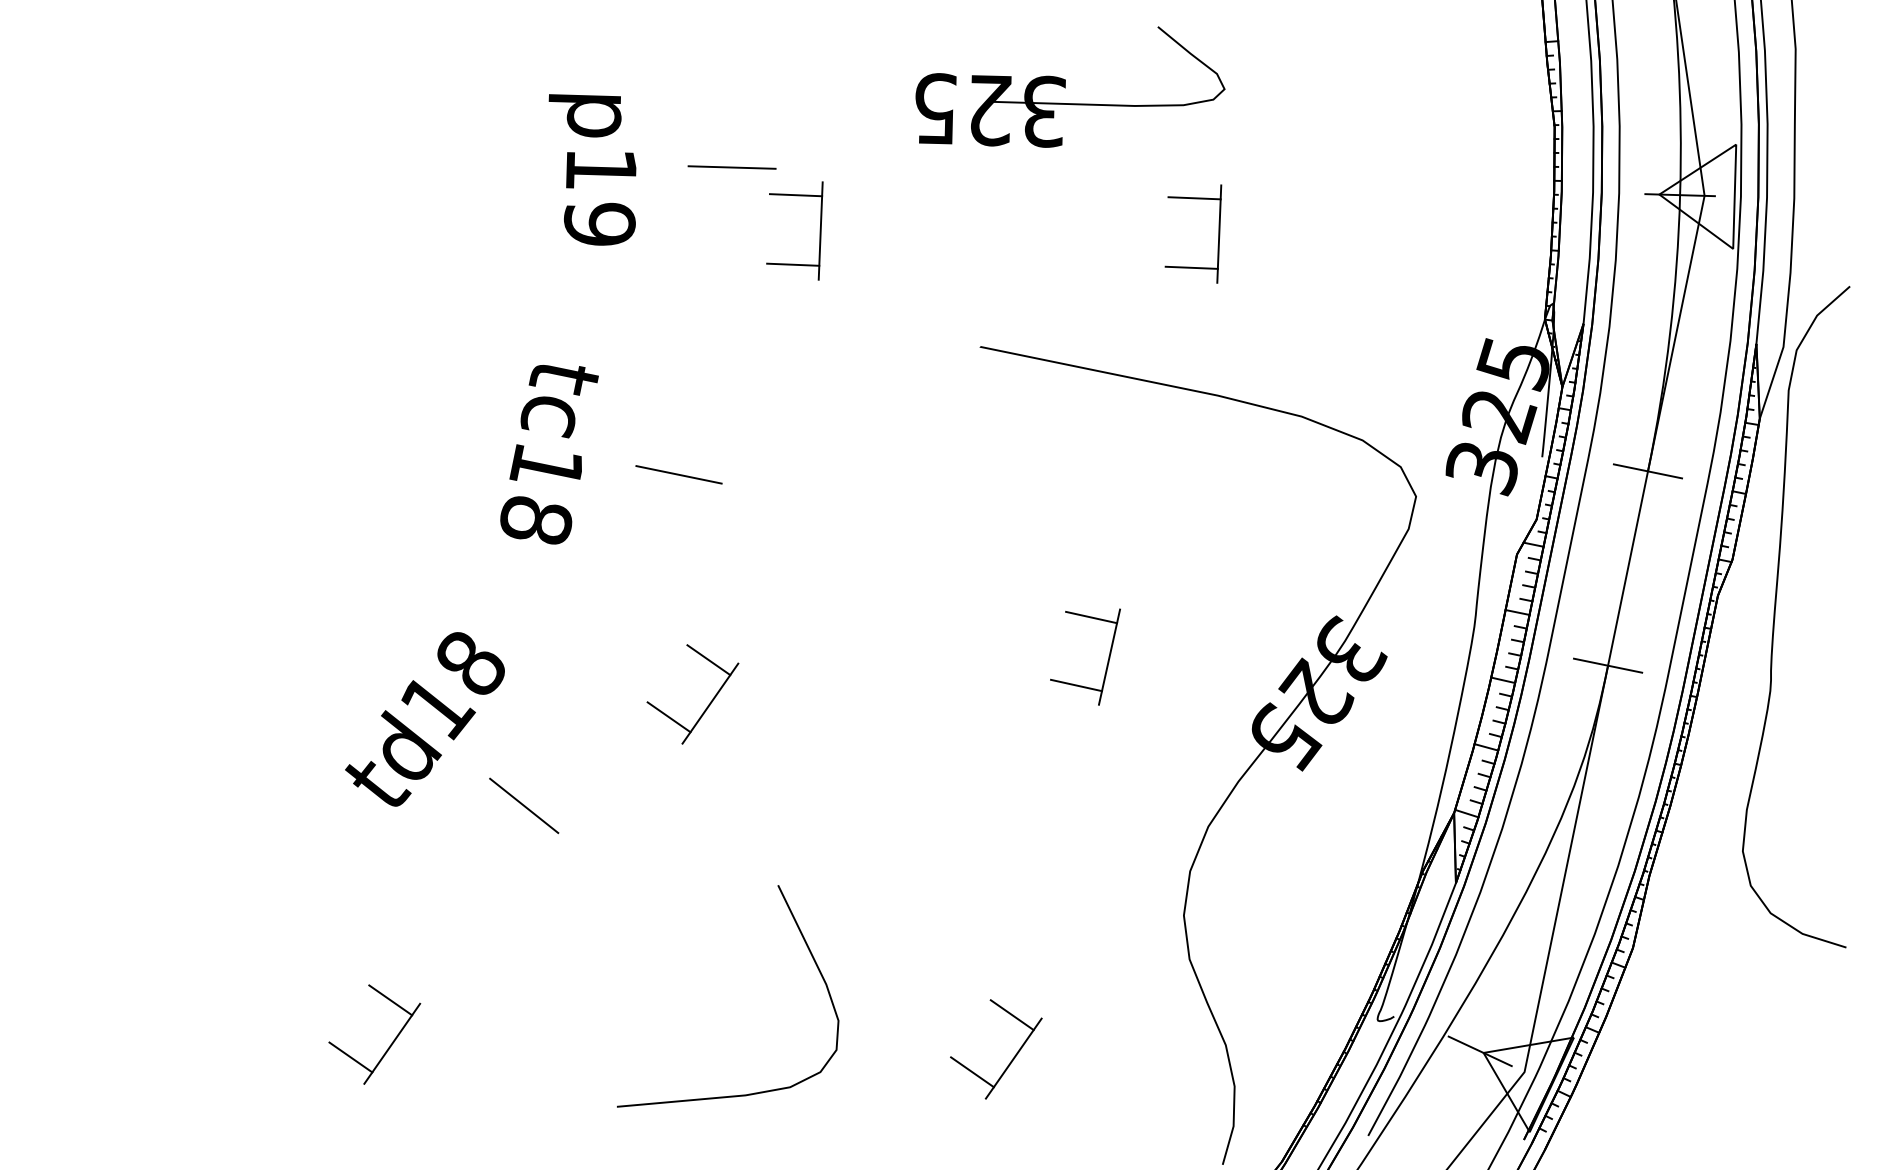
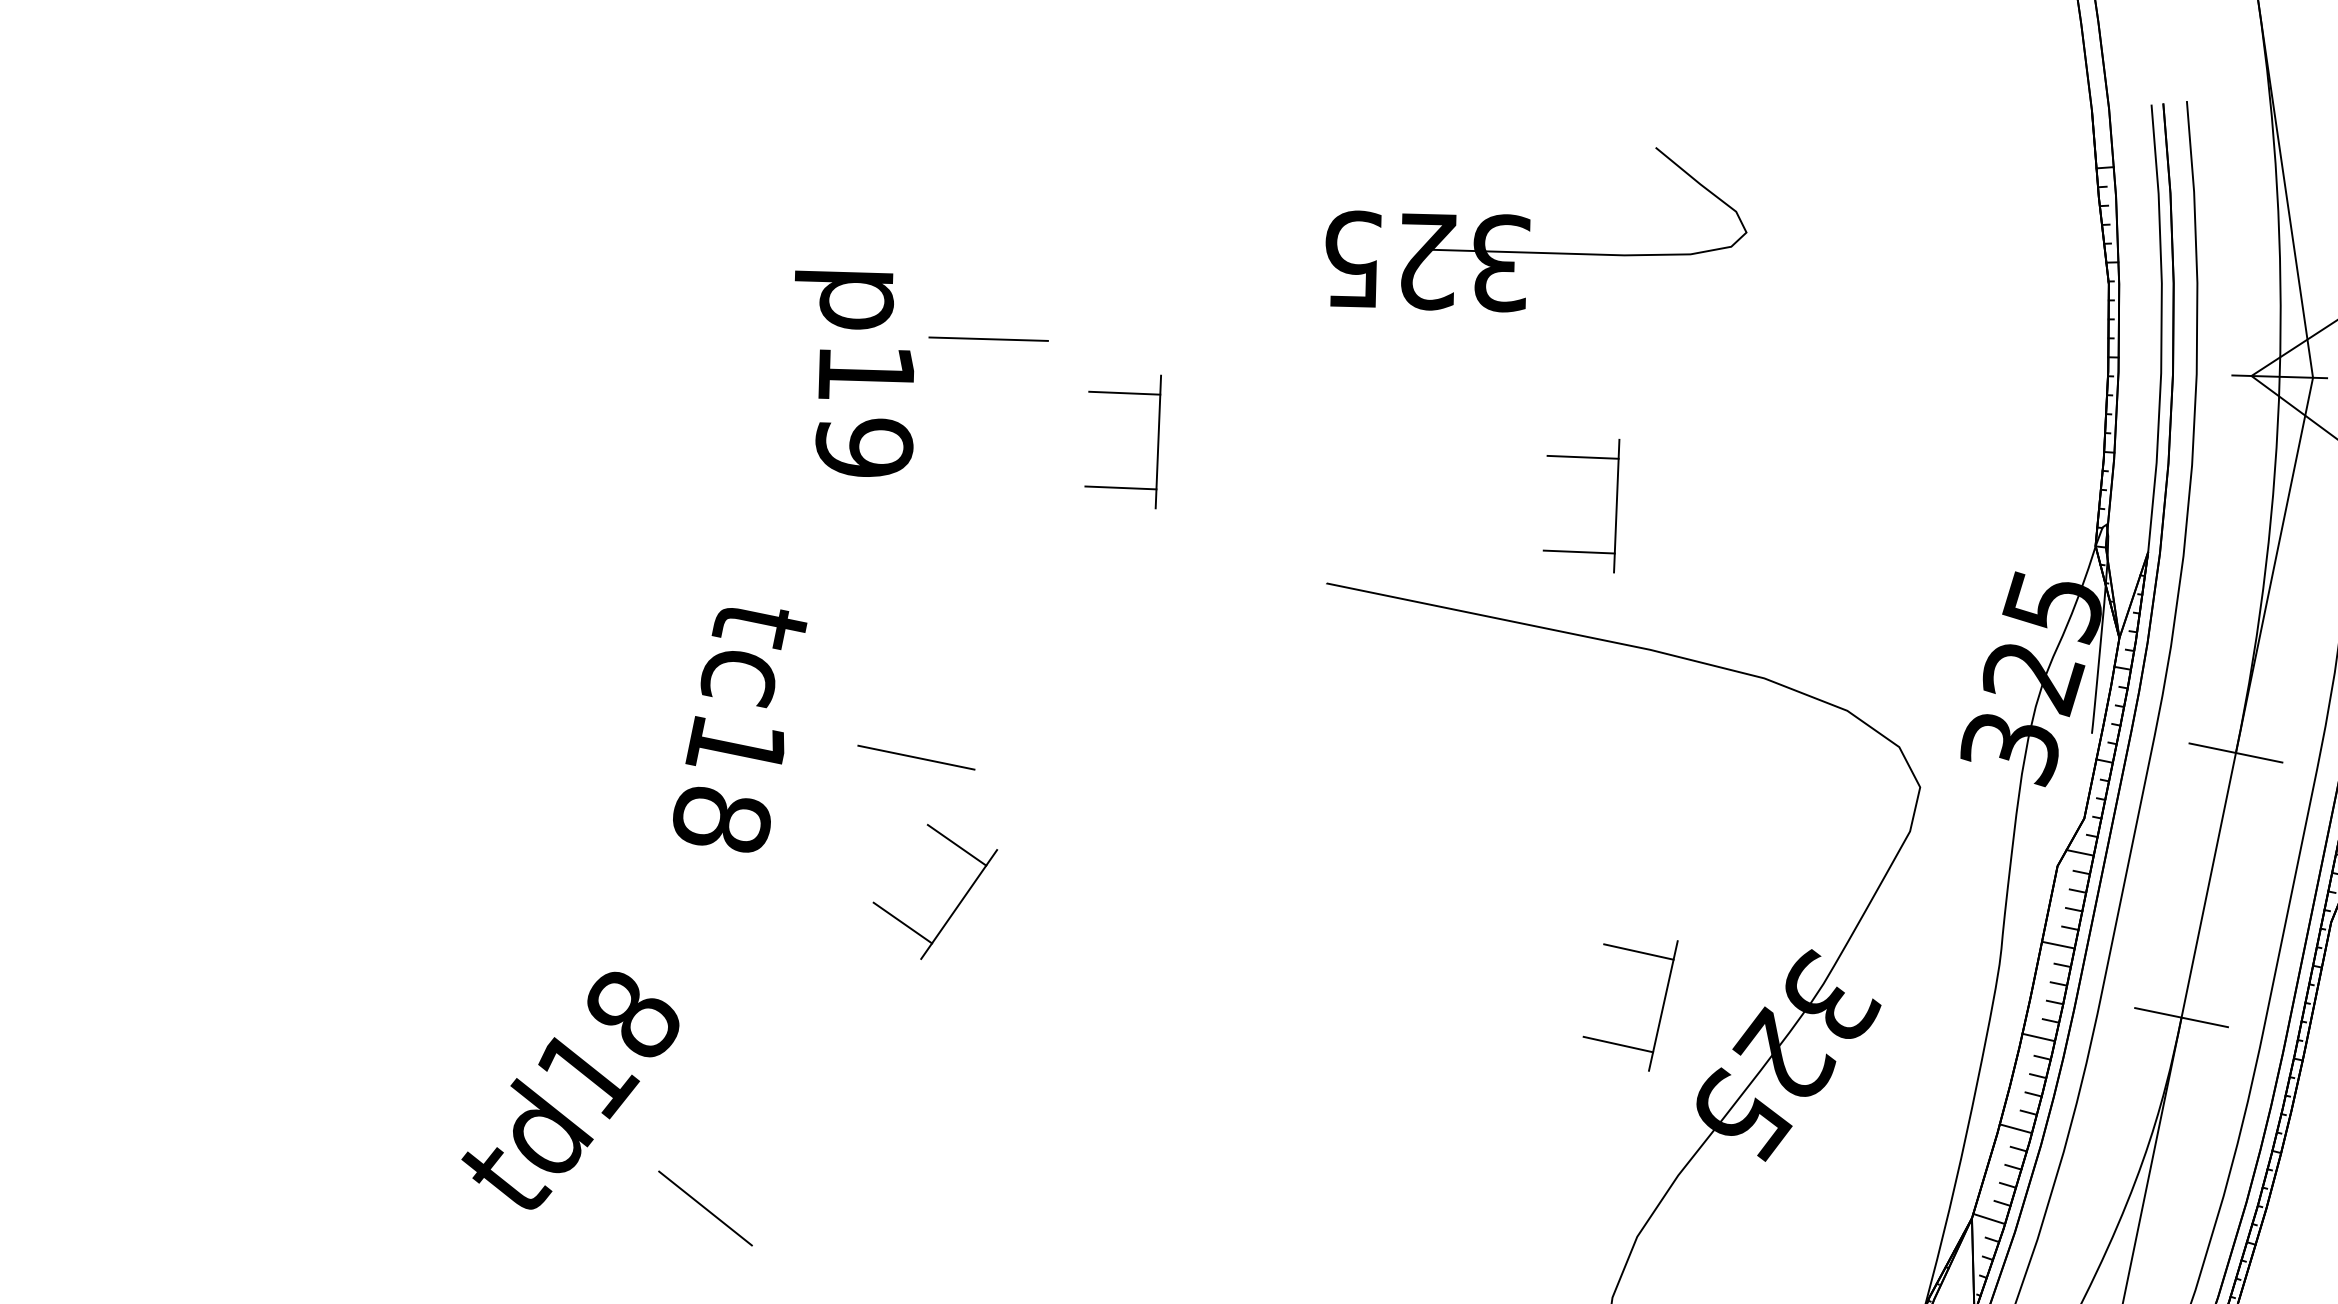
part: (1070, 86) -> (1536, 228), moved
text: (592, 169) -> (854, 373), moved
part: (819, 230) -> (1156, 441), moved
part: (1218, 233) -> (1615, 505), moved
part: (1107, 660) -> (1660, 1010), moved
part: (708, 704) -> (956, 905), moved

